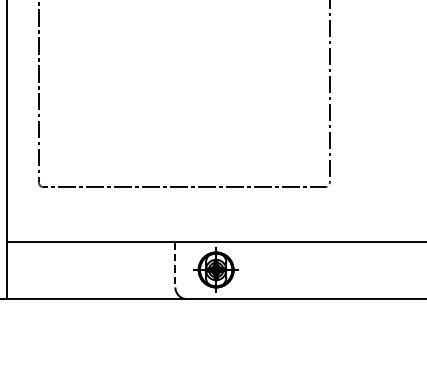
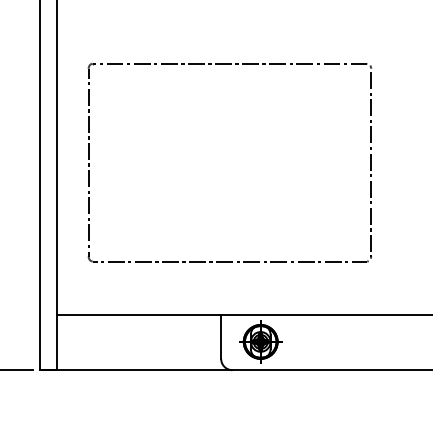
line: (175, 265) -> (221, 337), dashed -> solid

